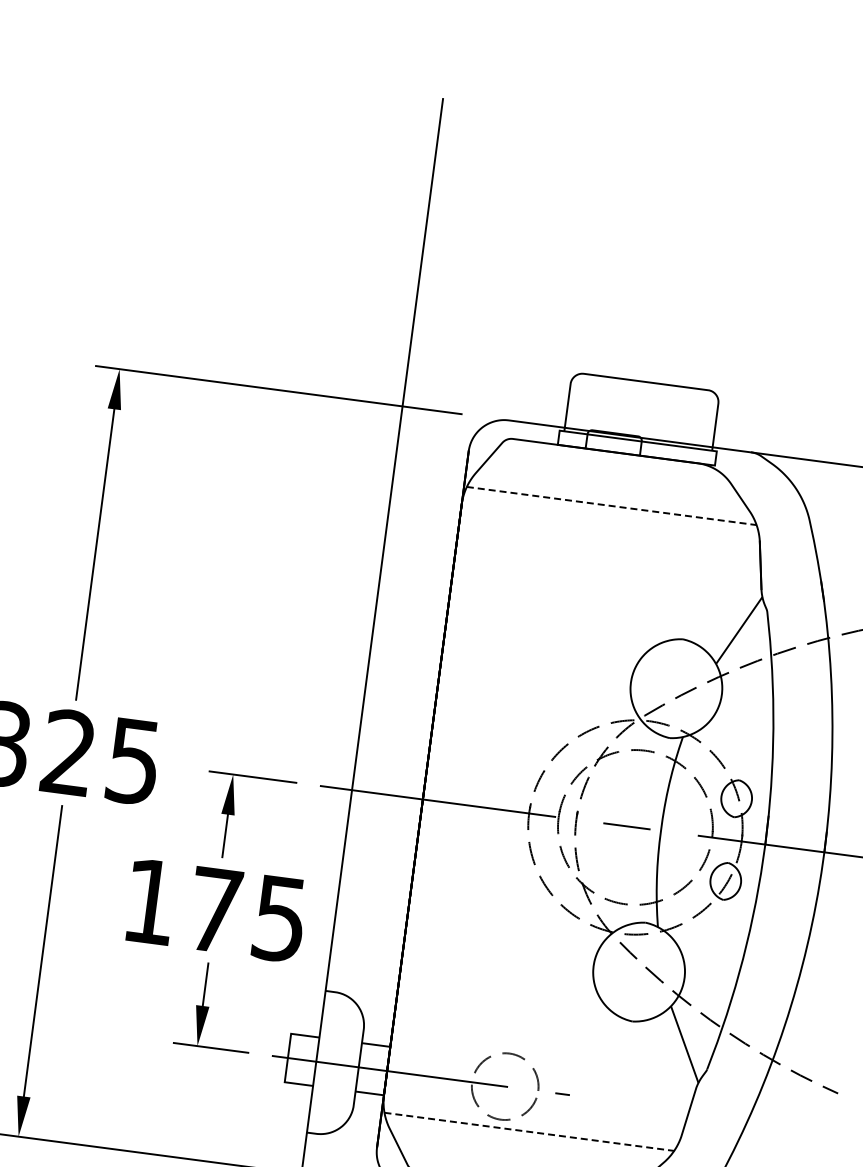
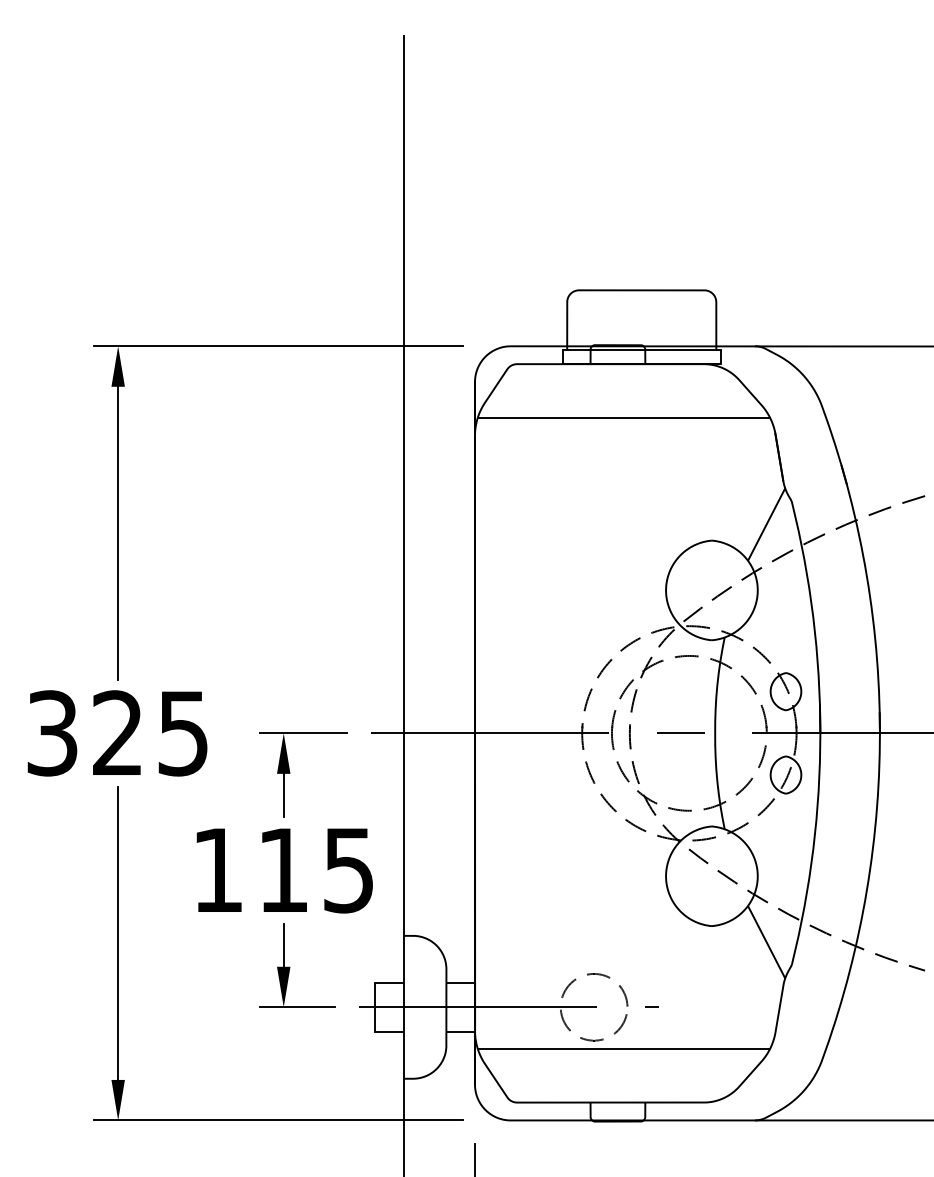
line: (612, 505) -> (624, 417), dashed -> solid
text: (215, 909) -> (283, 869), 175 -> 115
line: (529, 1131) -> (624, 1048), dashed -> solid

